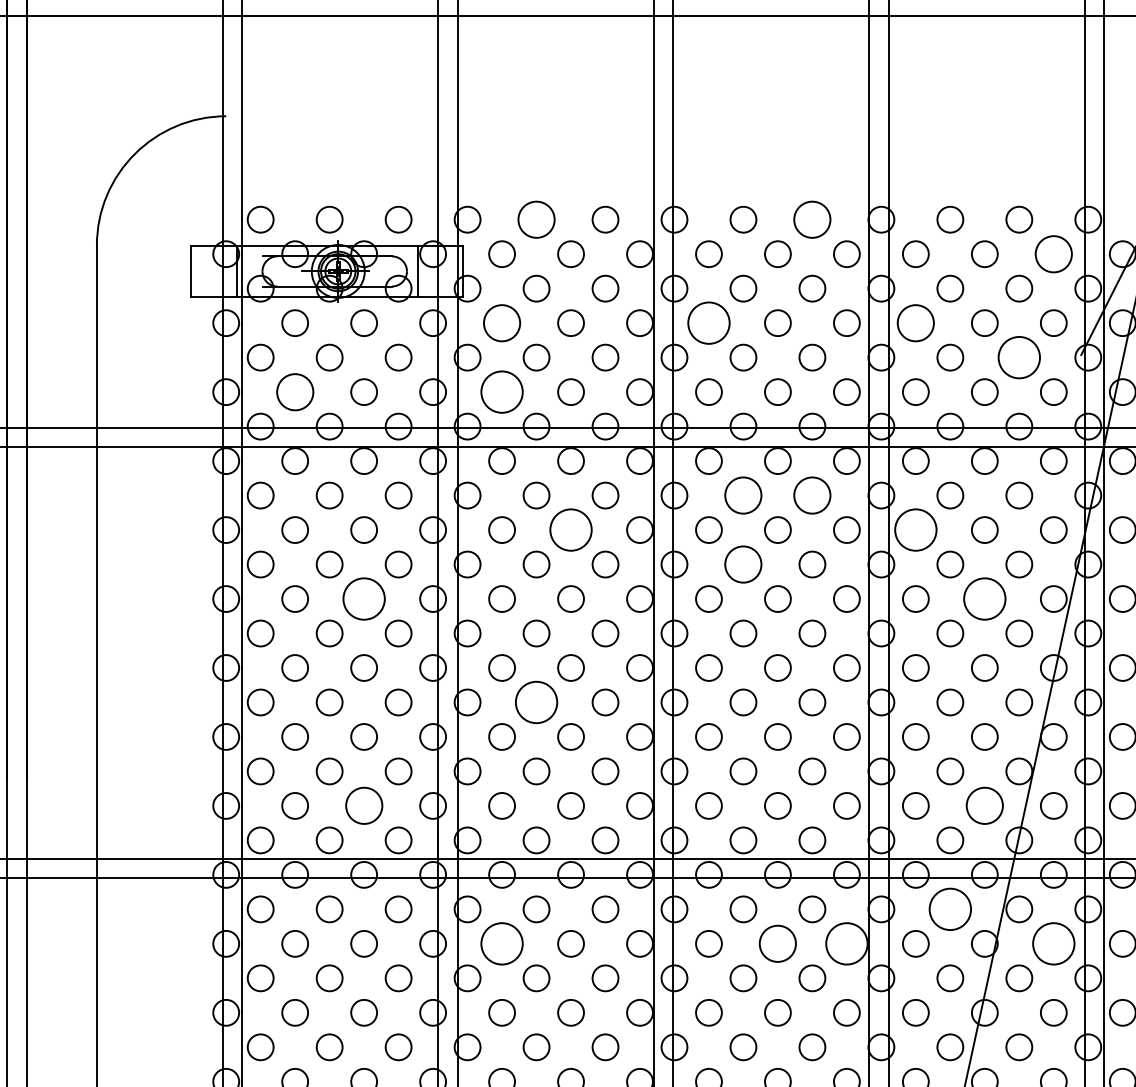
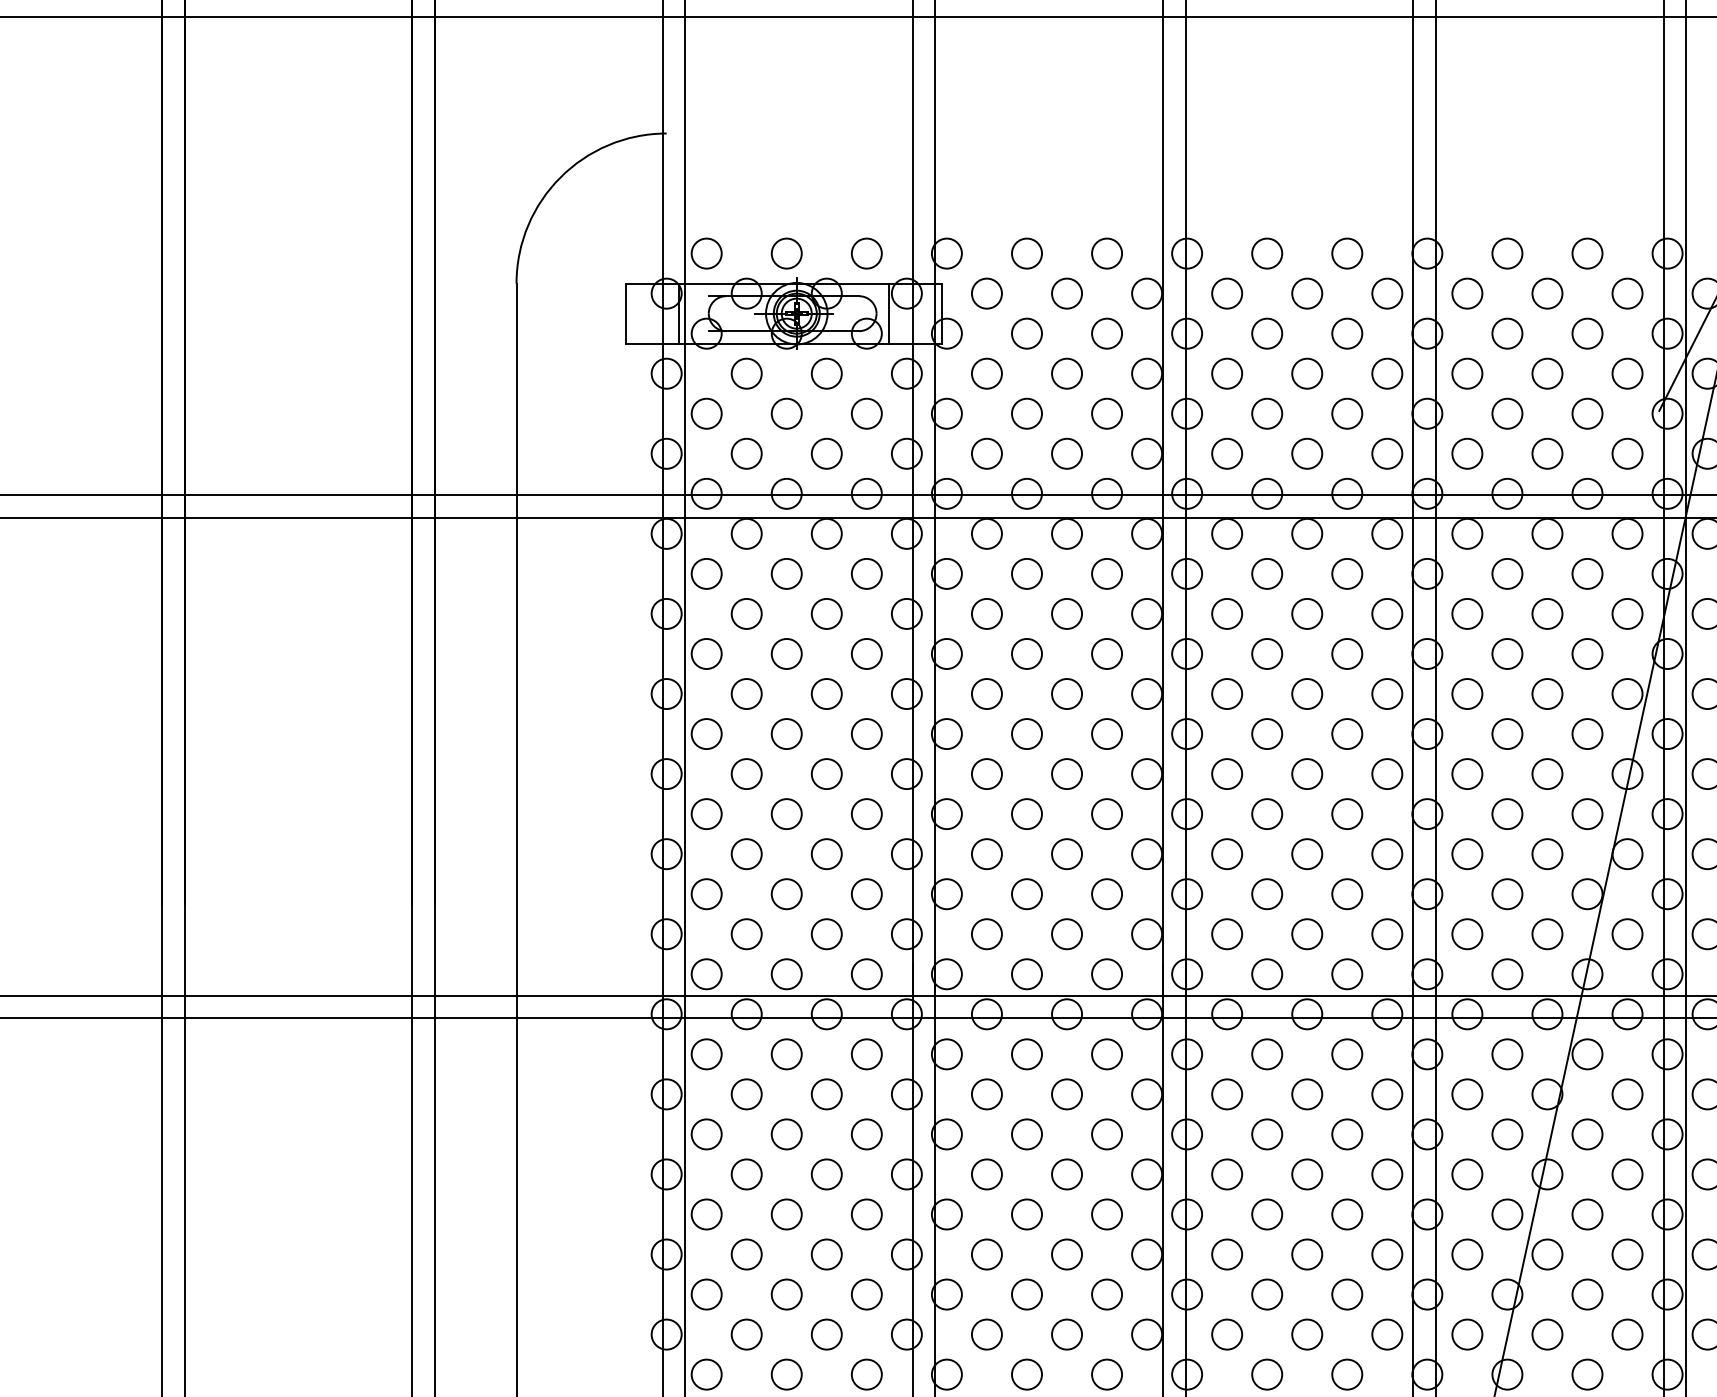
circle: (536, 219) -> (1026, 253), size x0.71
circle: (812, 219) -> (1347, 253), size x0.71
circle: (1053, 254) -> (1627, 293), size x0.71
circle: (501, 322) -> (986, 373), size x0.71
circle: (709, 322) -> (1227, 373), size x0.62
circle: (915, 322) -> (1467, 373), size x0.71
circle: (1019, 357) -> (1587, 413), size x0.62
circle: (294, 391) -> (746, 453), size x0.71
circle: (501, 391) -> (986, 453), size x0.62
circle: (743, 495) -> (1267, 573), size x0.71
circle: (812, 495) -> (1347, 573), size x0.71
circle: (571, 529) -> (1067, 613), size x0.62
circle: (915, 529) -> (1467, 613), size x0.62
circle: (743, 564) -> (1267, 653), size x0.71
circle: (363, 599) -> (826, 694), size x0.62
circle: (984, 599) -> (1547, 694), size x0.62
circle: (536, 702) -> (1026, 814), size x0.62
circle: (363, 806) -> (826, 934), size x0.71
circle: (984, 806) -> (1547, 934), size x0.71
circle: (950, 909) -> (1507, 1054), size x0.62
circle: (501, 943) -> (986, 1094), size x0.62
circle: (778, 943) -> (1307, 1094), size x0.71
circle: (847, 943) -> (1387, 1094), size x0.62
circle: (1053, 943) -> (1627, 1094), size x0.62

